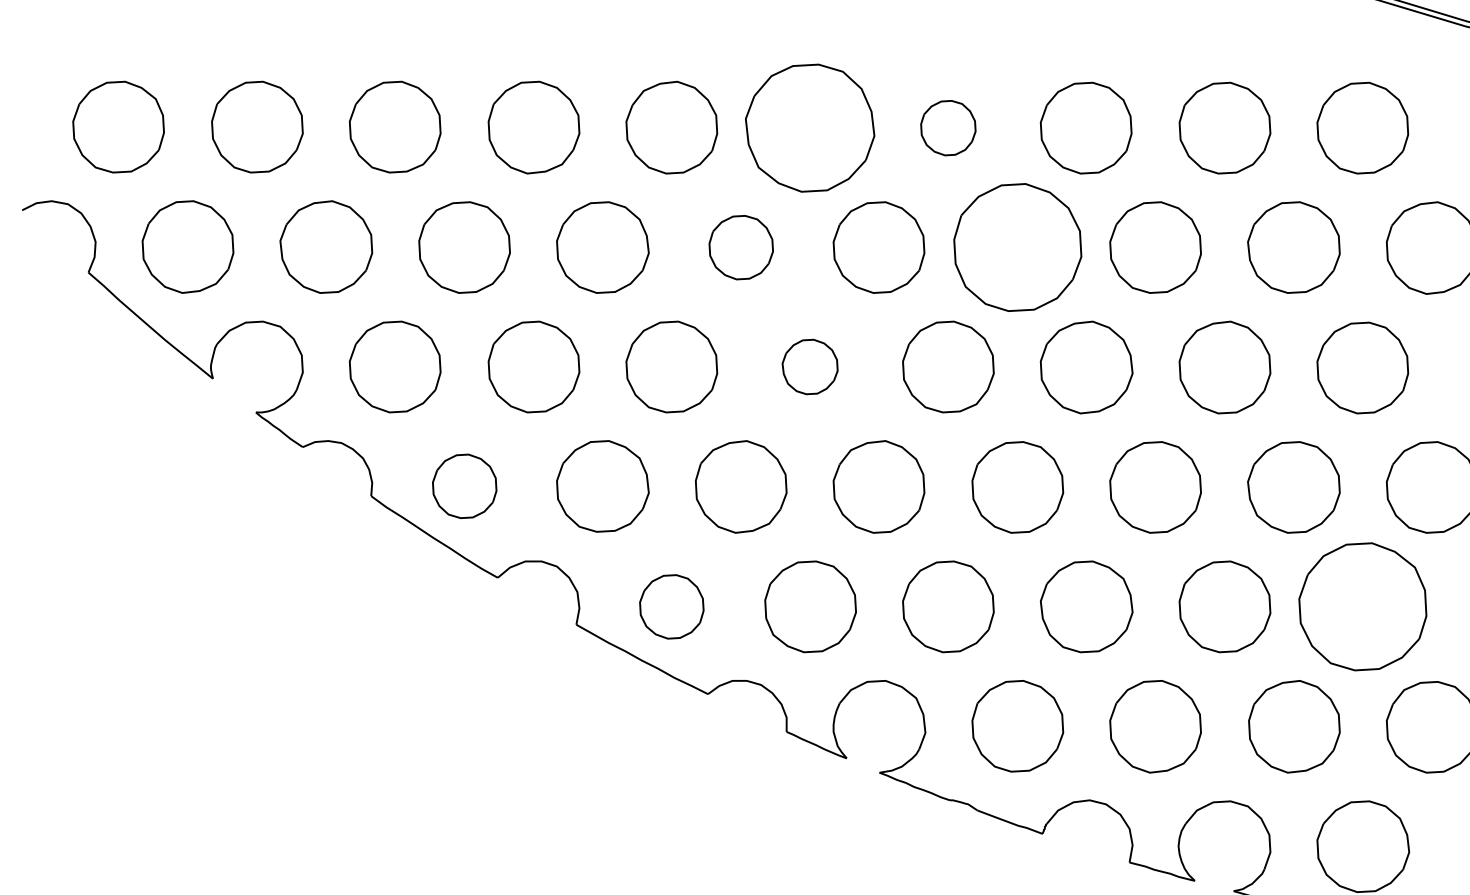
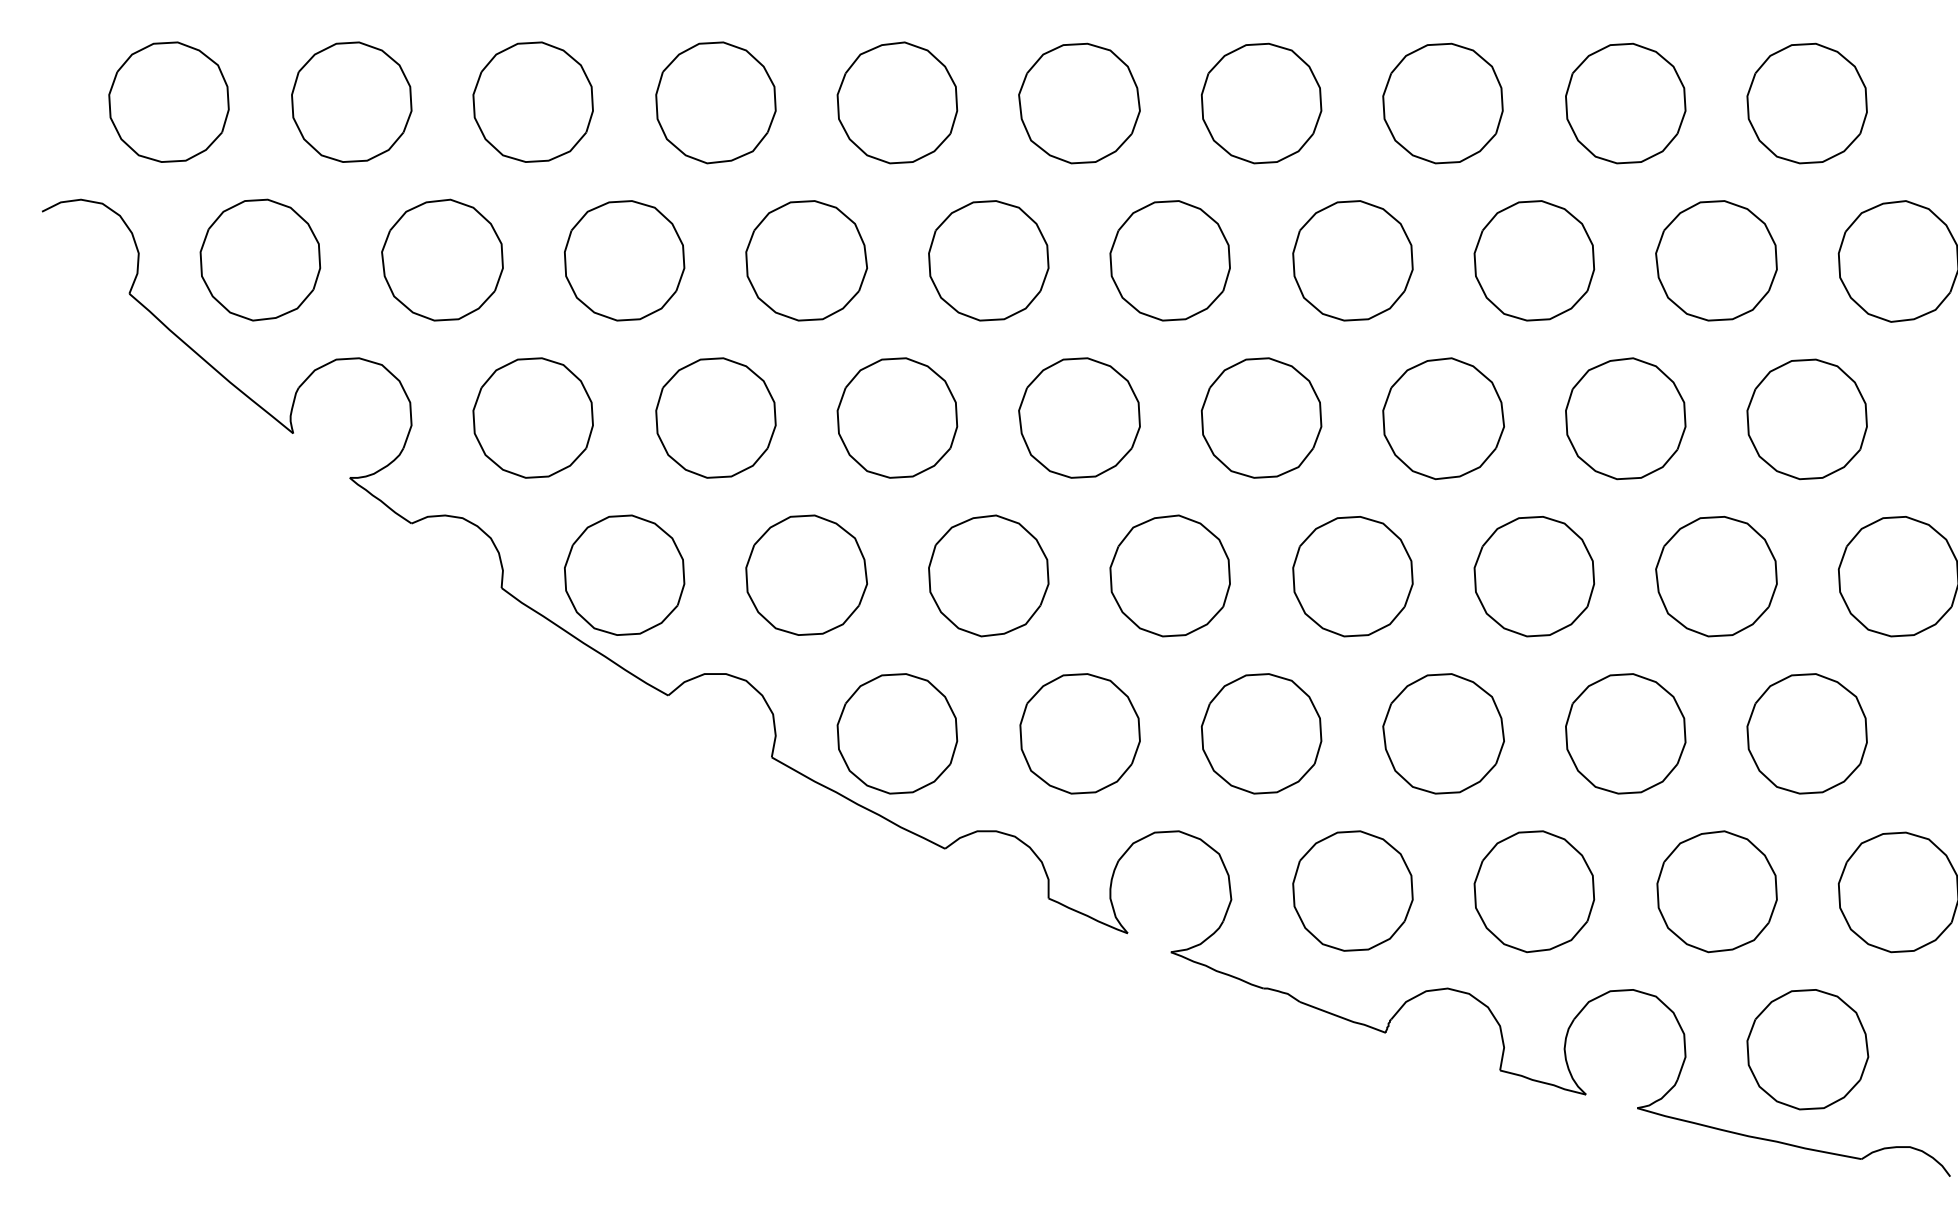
part: (810, 128) -> (1079, 103), size x0.71
part: (948, 128) -> (1261, 103), size x1.67
part: (741, 247) -> (988, 260), size x1.43
part: (1017, 247) -> (1352, 260), size x0.71
part: (810, 366) -> (1079, 417), size x1.67
part: (464, 485) -> (624, 574), size x1.43
part: (671, 606) -> (897, 733), size x1.43
part: (1362, 606) -> (1806, 733), size x0.71

